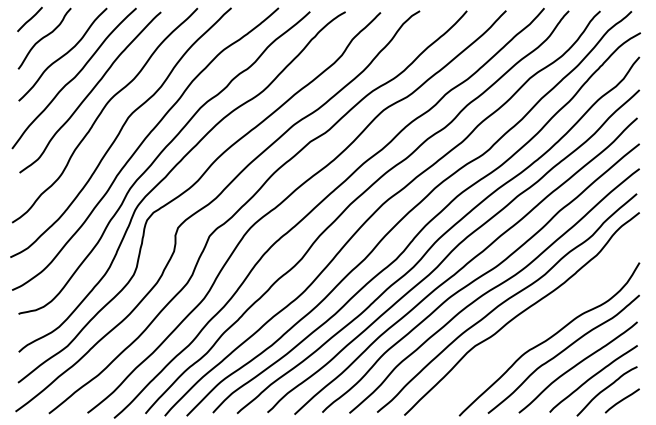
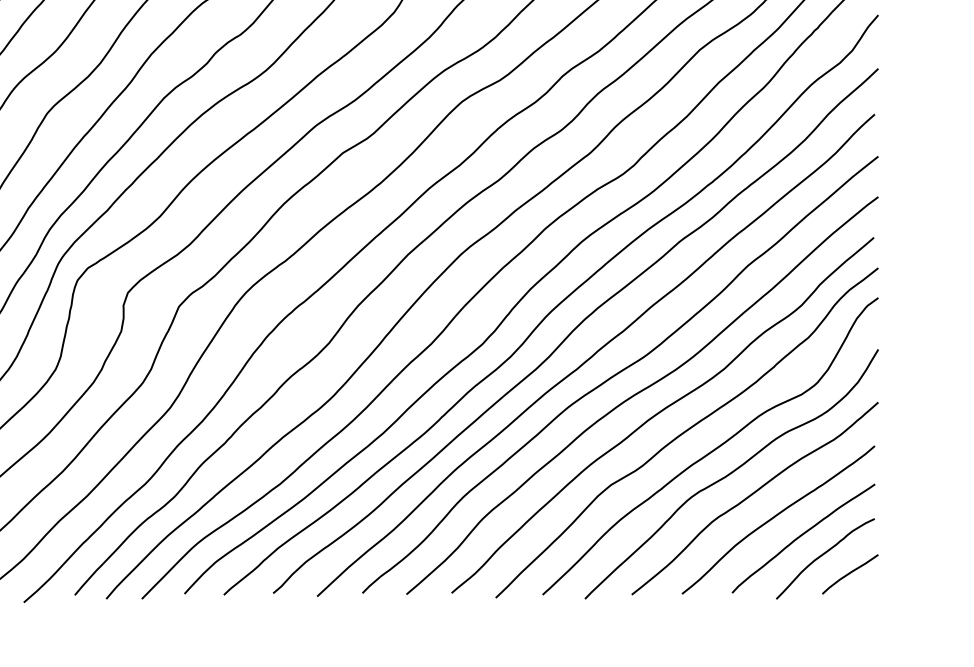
curve: (536, 324) -> (710, 450), added

